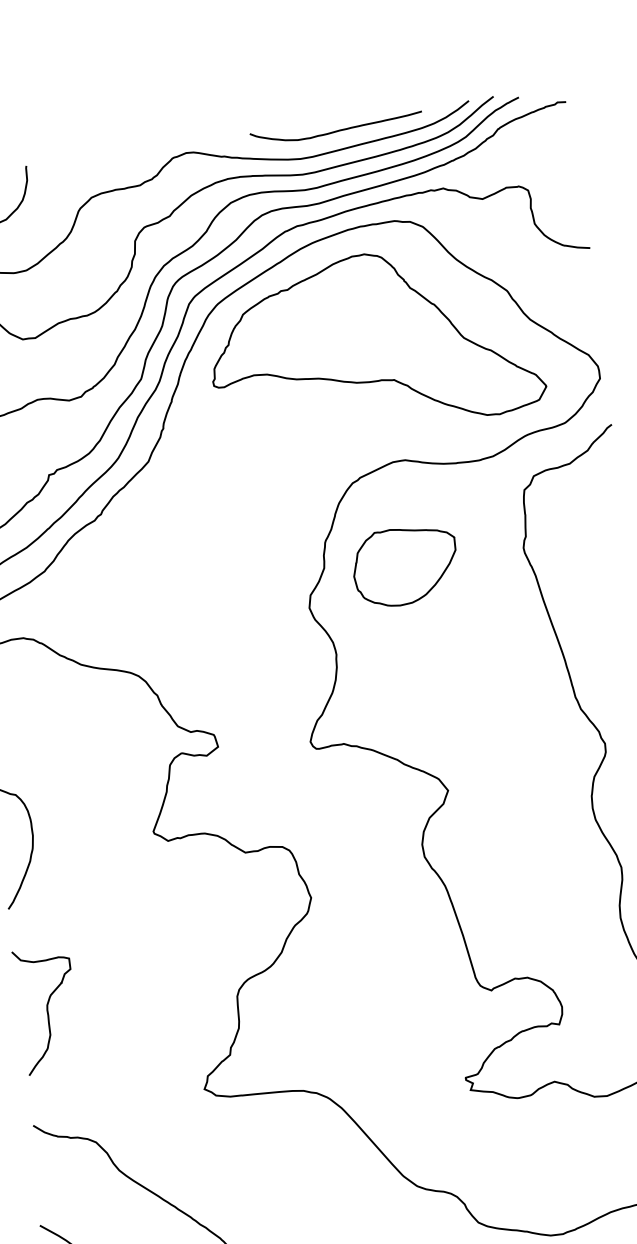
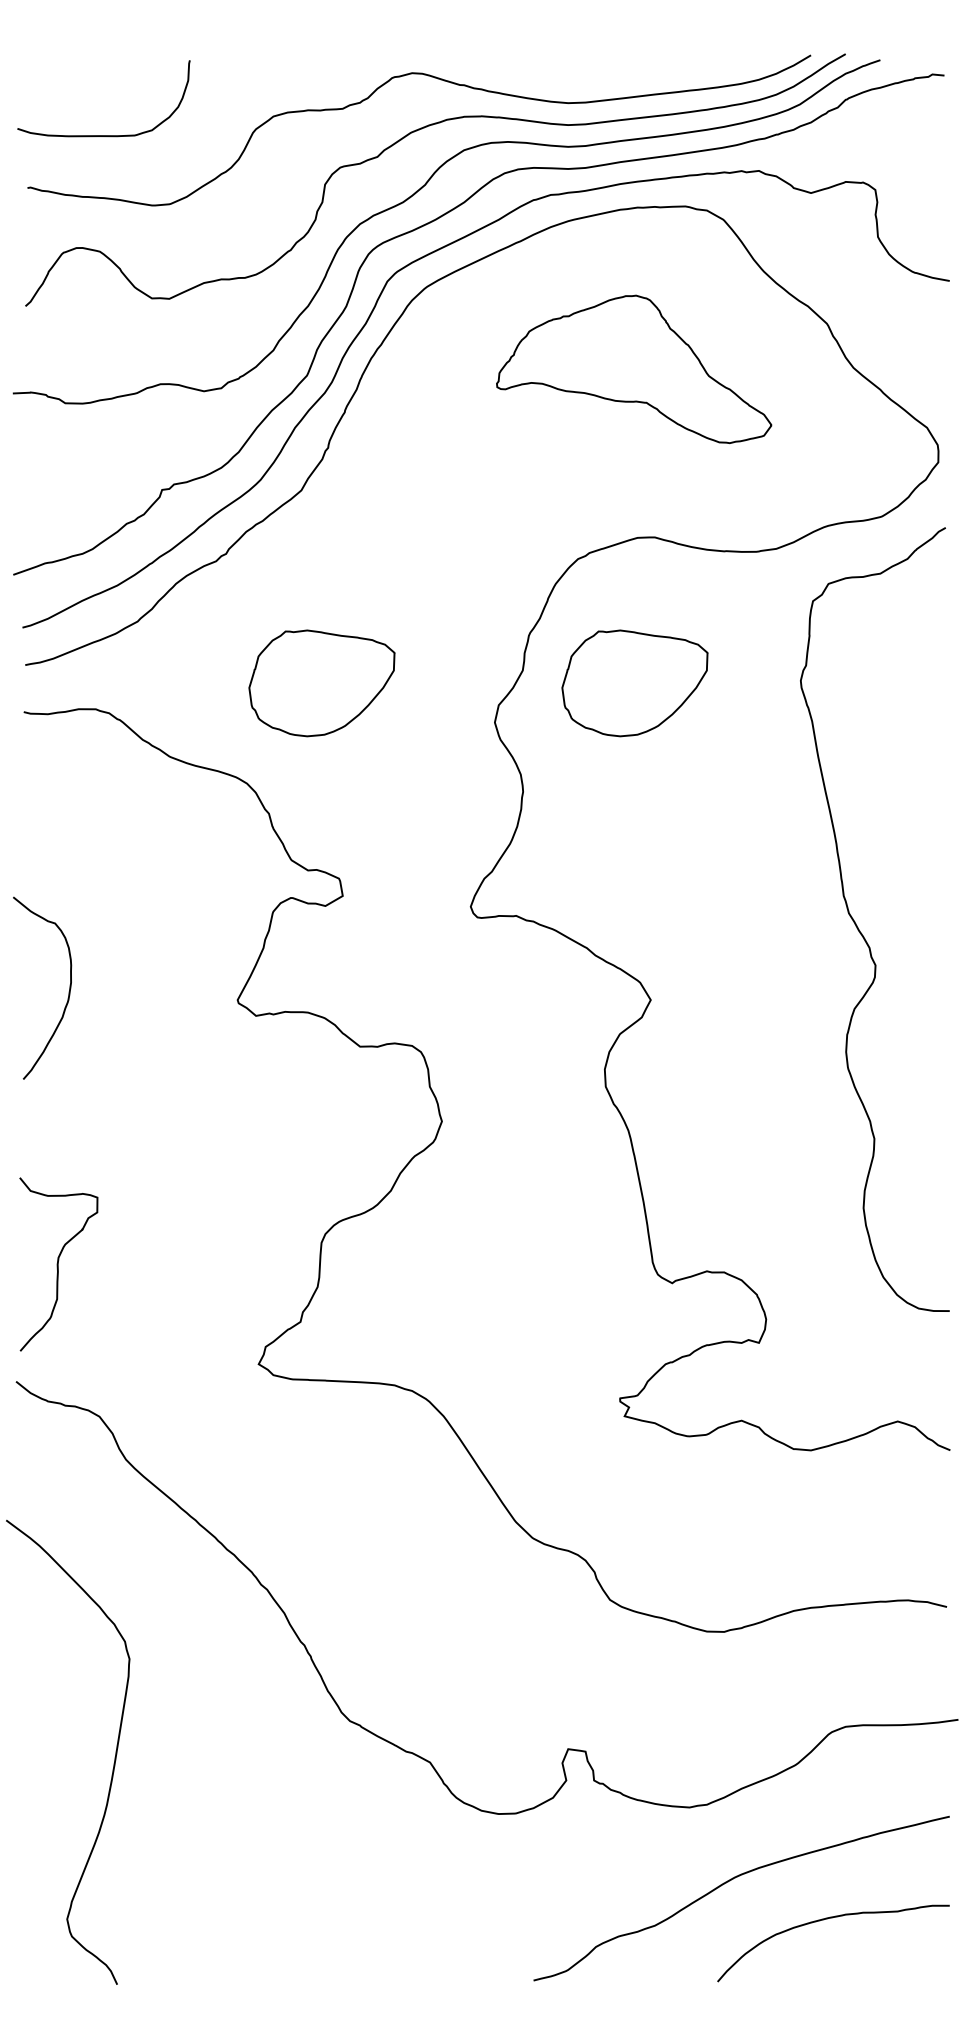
curve: (338, 130) -> (625, 70), removed
part: (373, 342) -> (633, 369), size x0.6
part: (181, 597) -> (321, 683), added
curve: (47, 1010) -> (58, 1264), moved

